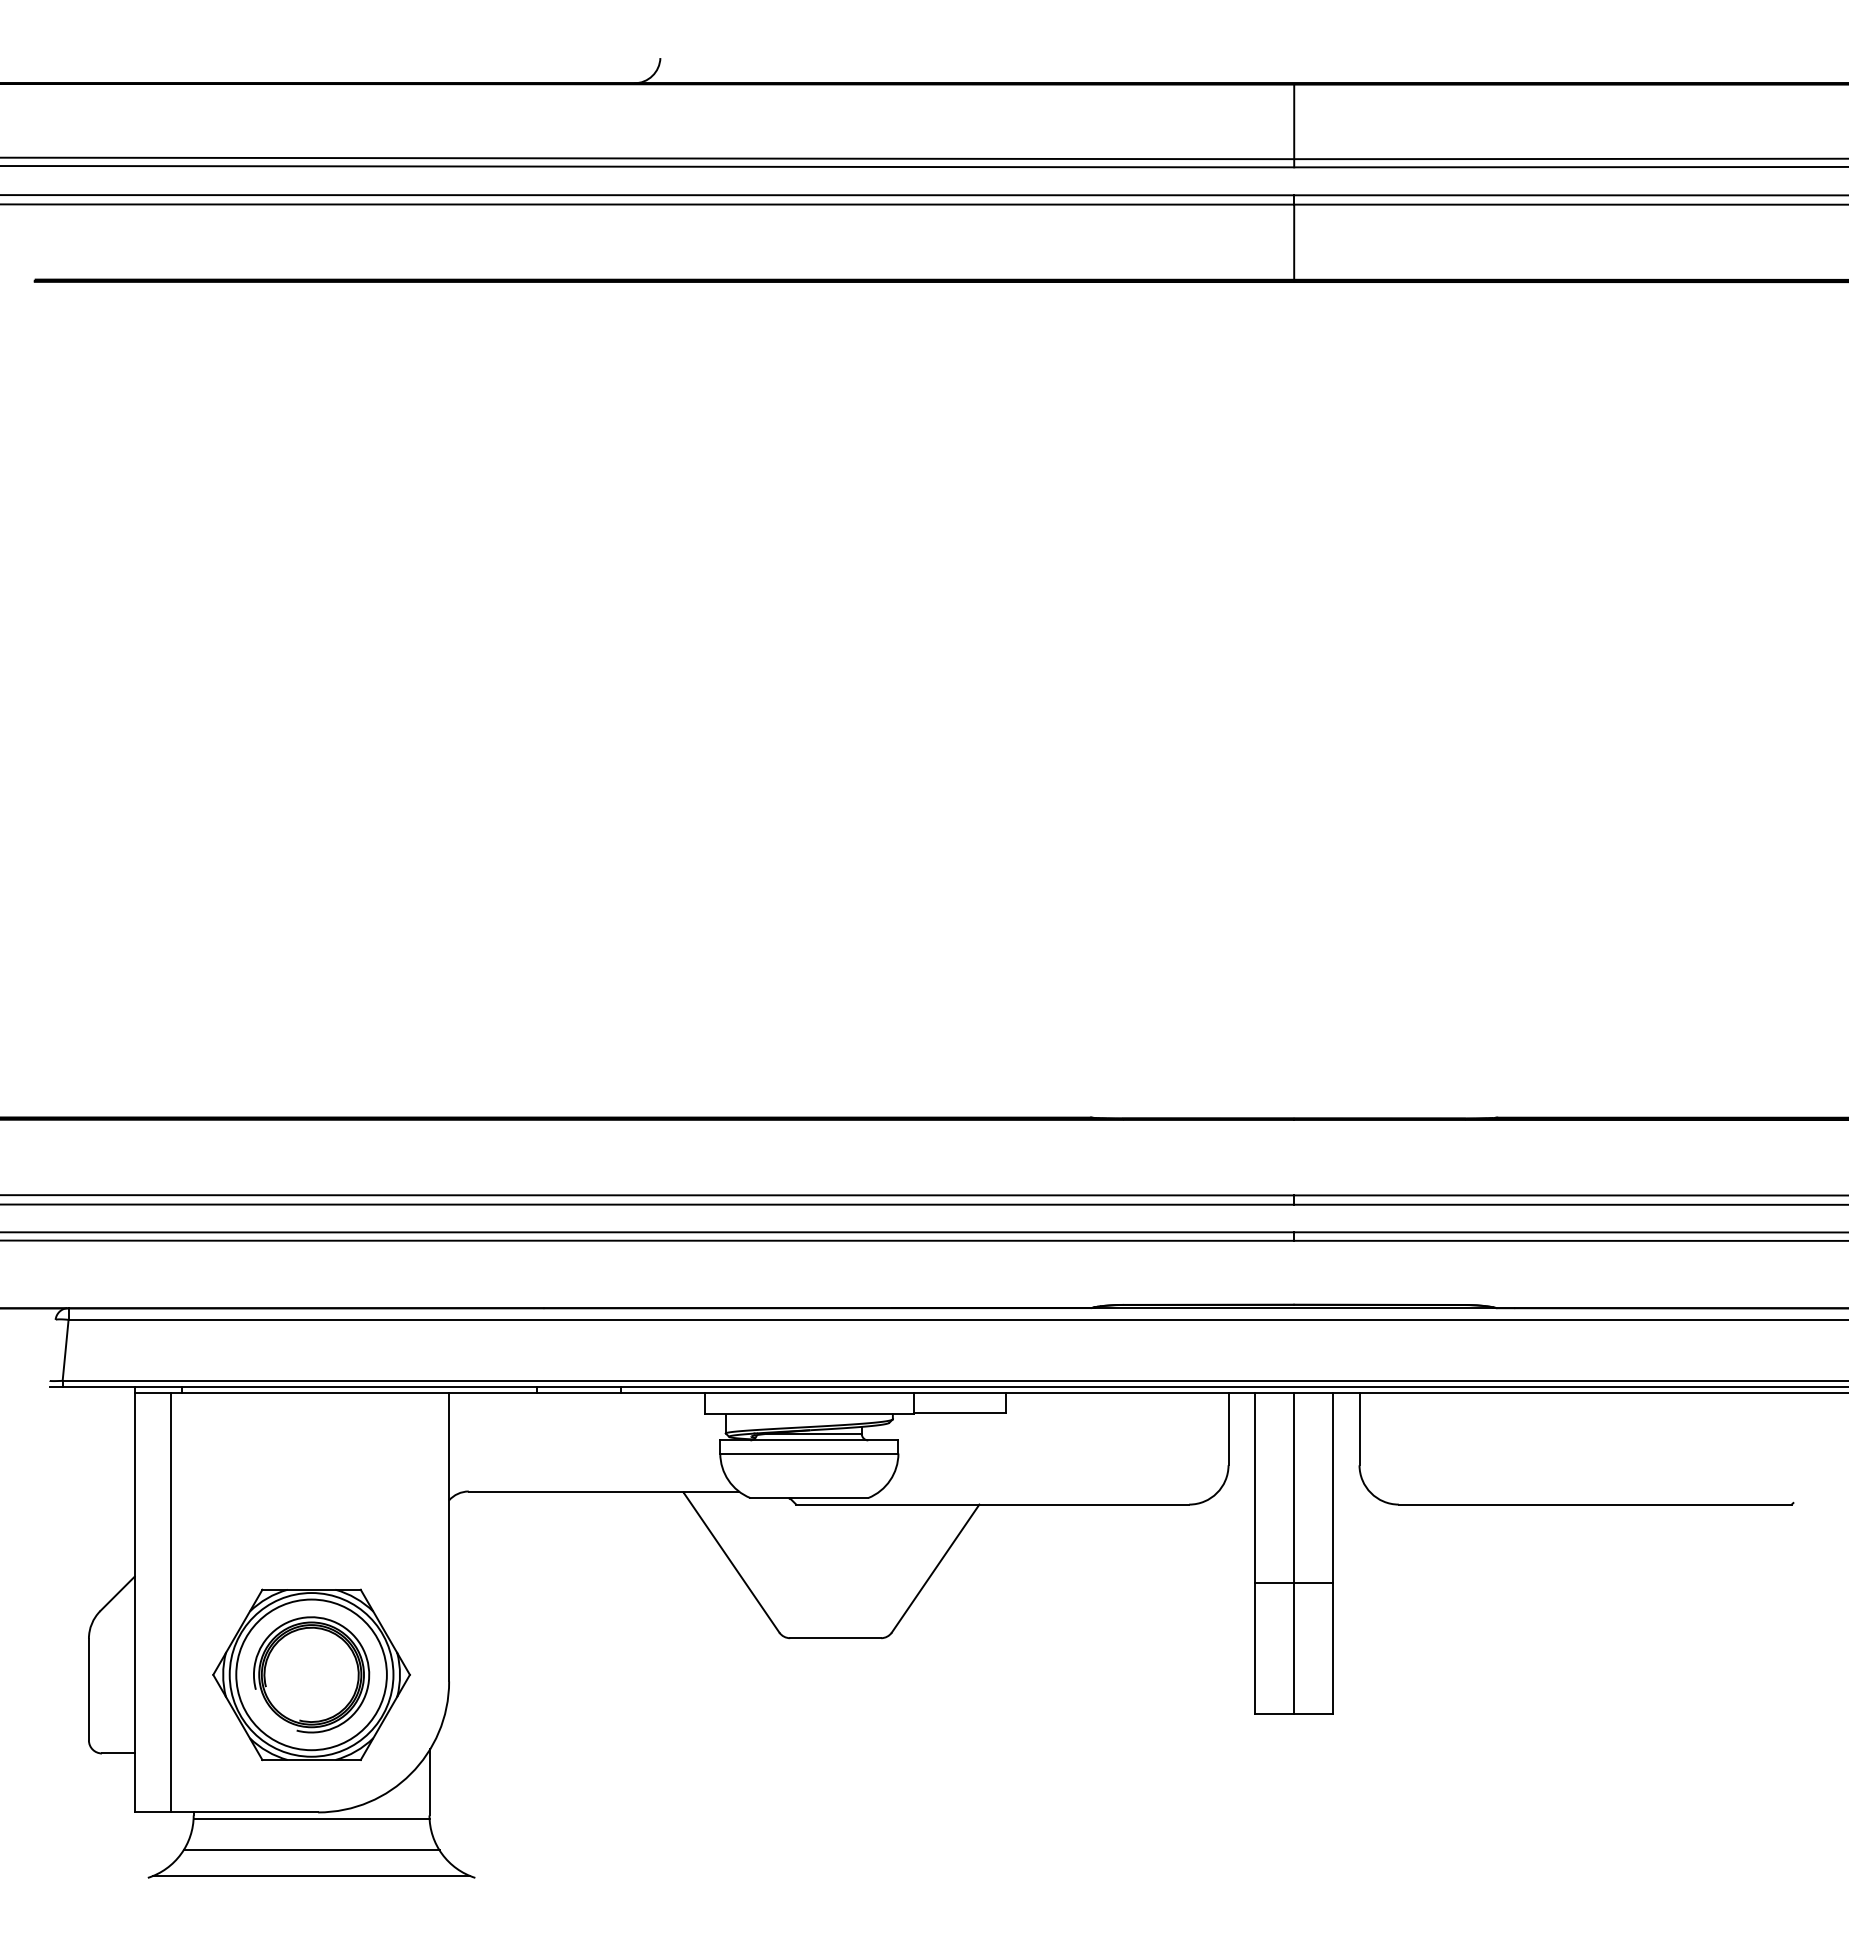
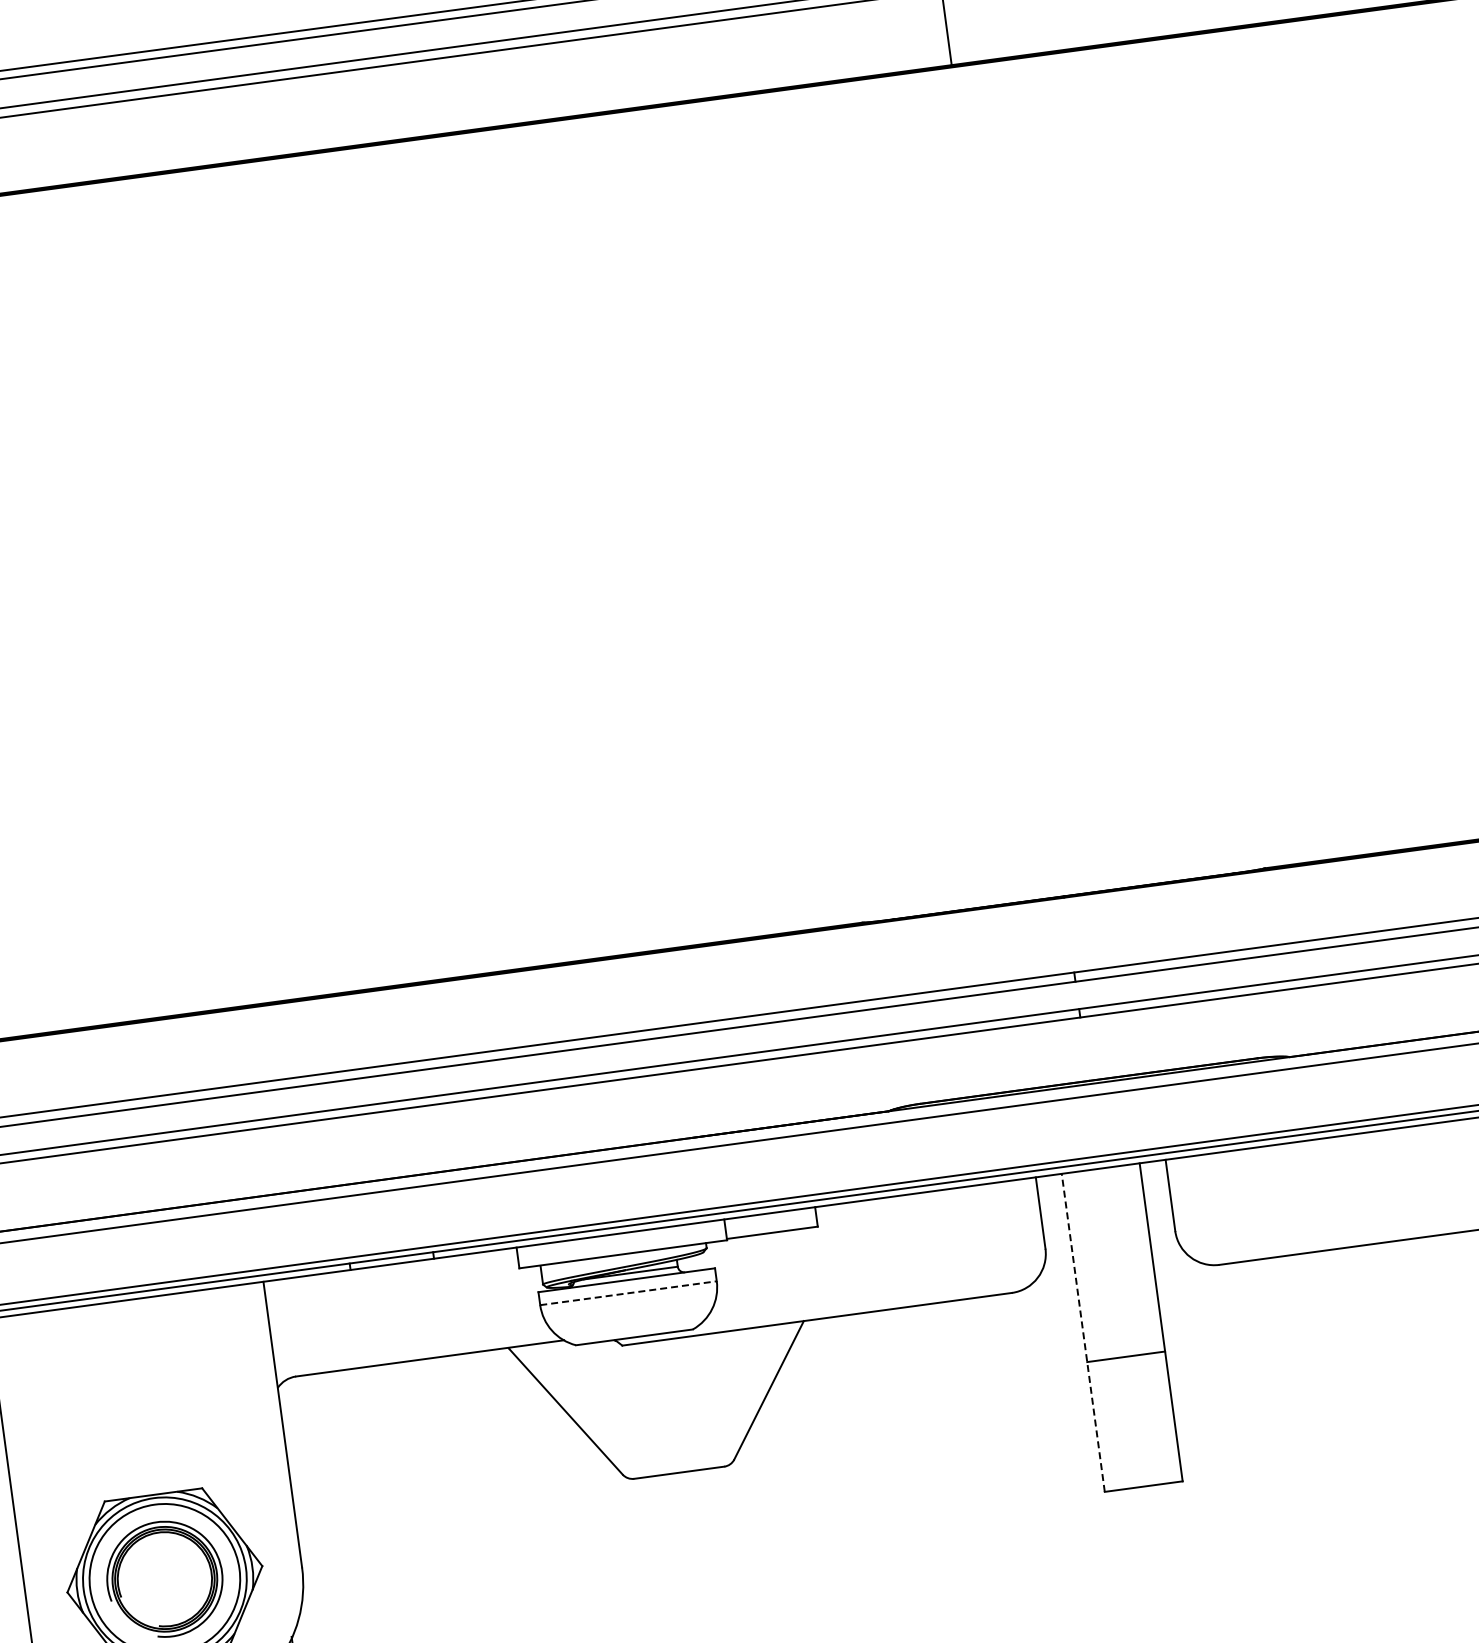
line: (809, 1453) -> (628, 1293), solid -> dashed
line: (1254, 1553) -> (1083, 1332), solid -> dashed
line: (1294, 1553) -> (1122, 1327), removed

